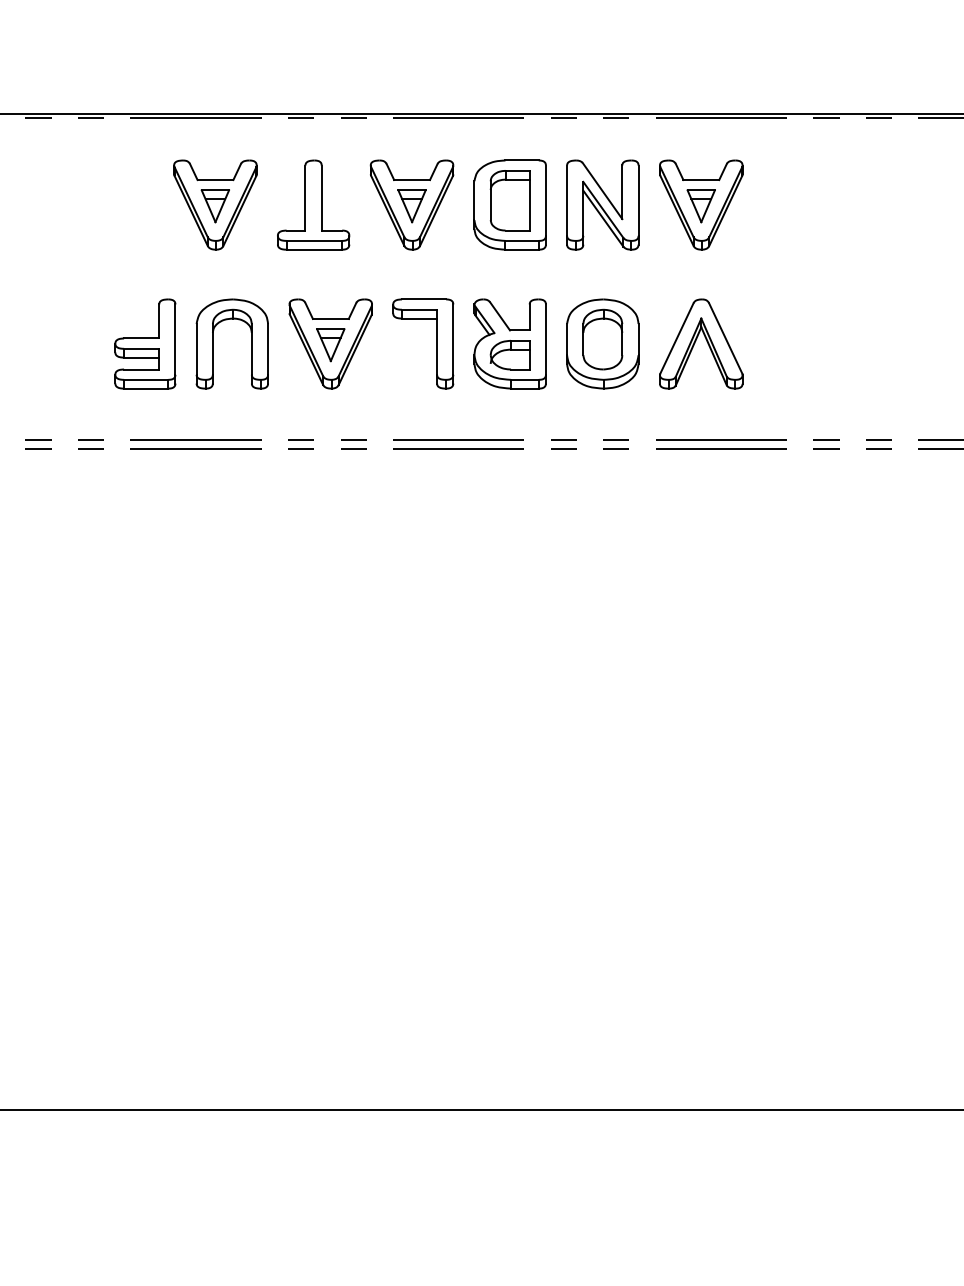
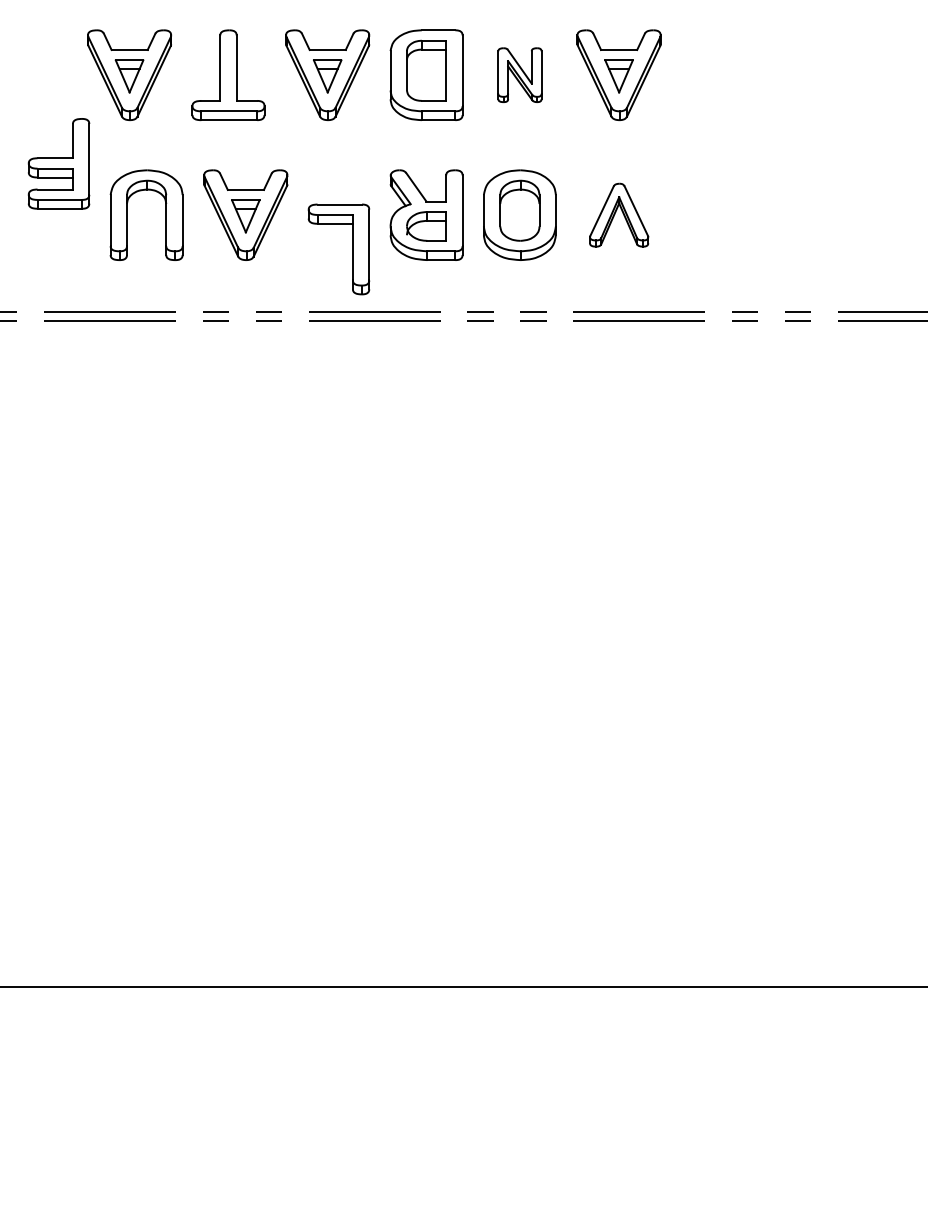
part: (602, 204) -> (519, 74), size x0.6
part: (145, 343) -> (59, 163), moved
part: (436, 343) -> (352, 248), moved
part: (701, 343) -> (619, 214), size x0.7

